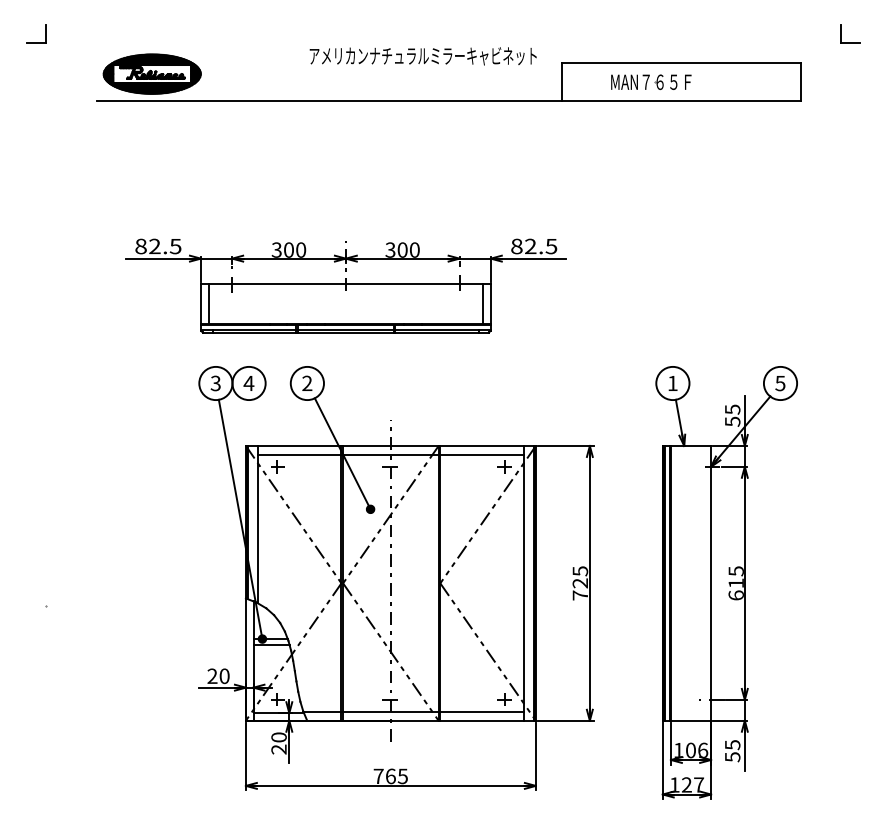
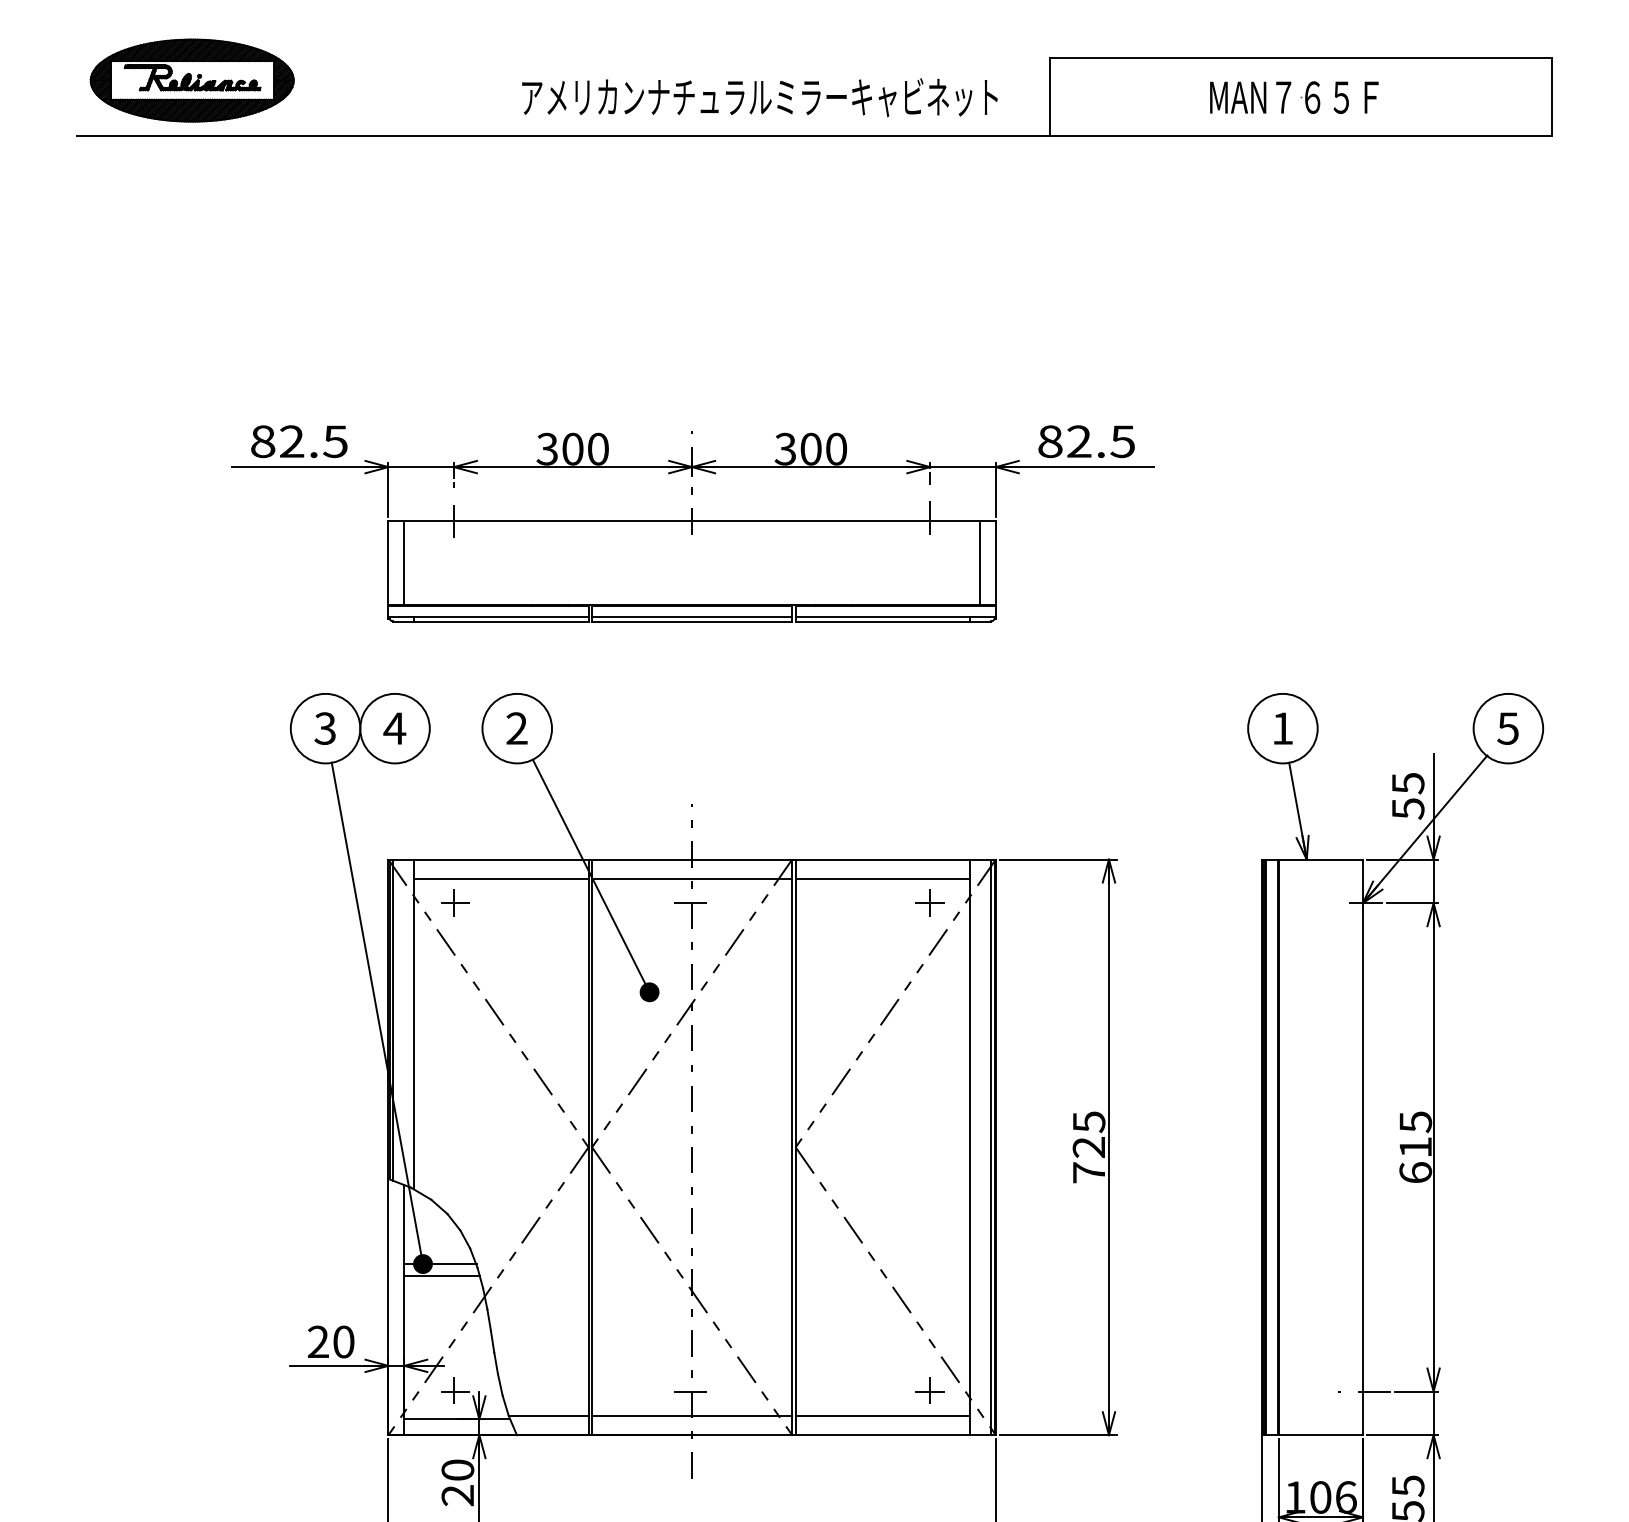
part: (422, 56) -> (758, 98), moved
part: (651, 81) -> (1294, 95), moved
part: (345, 285) -> (691, 523), moved

